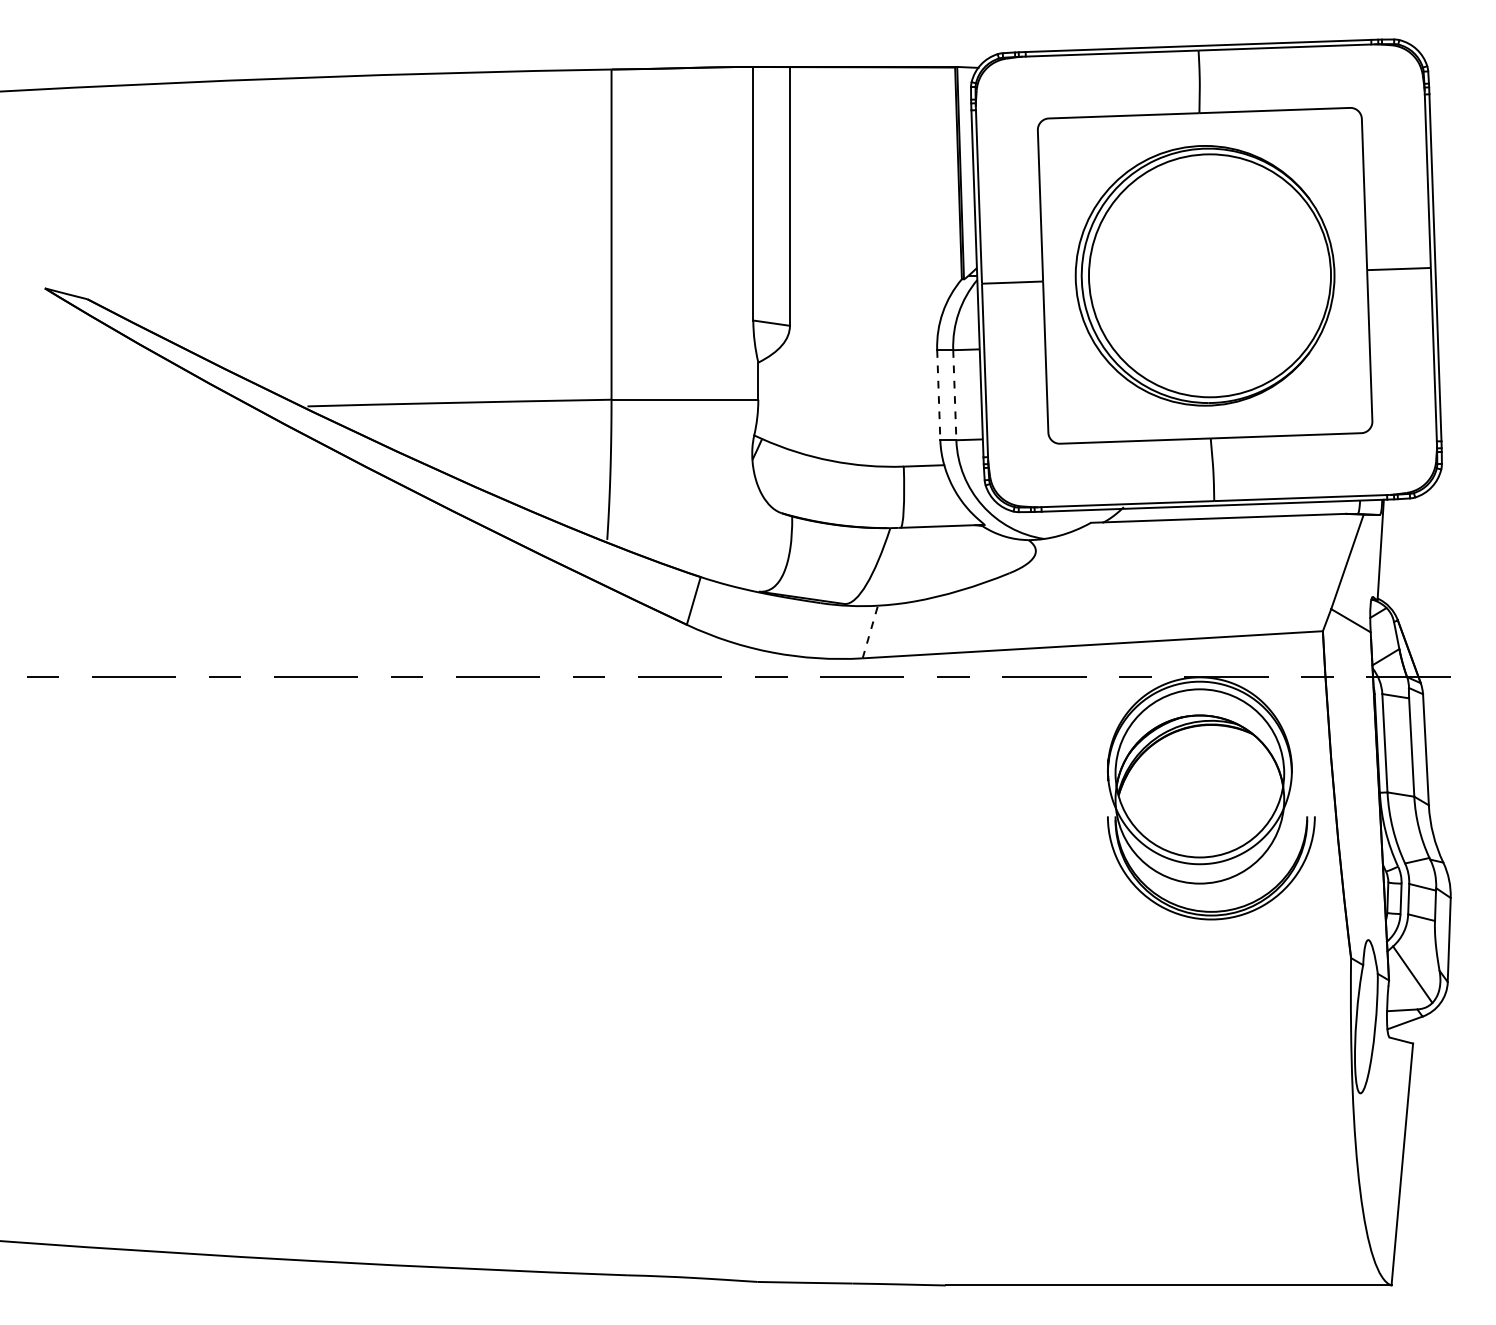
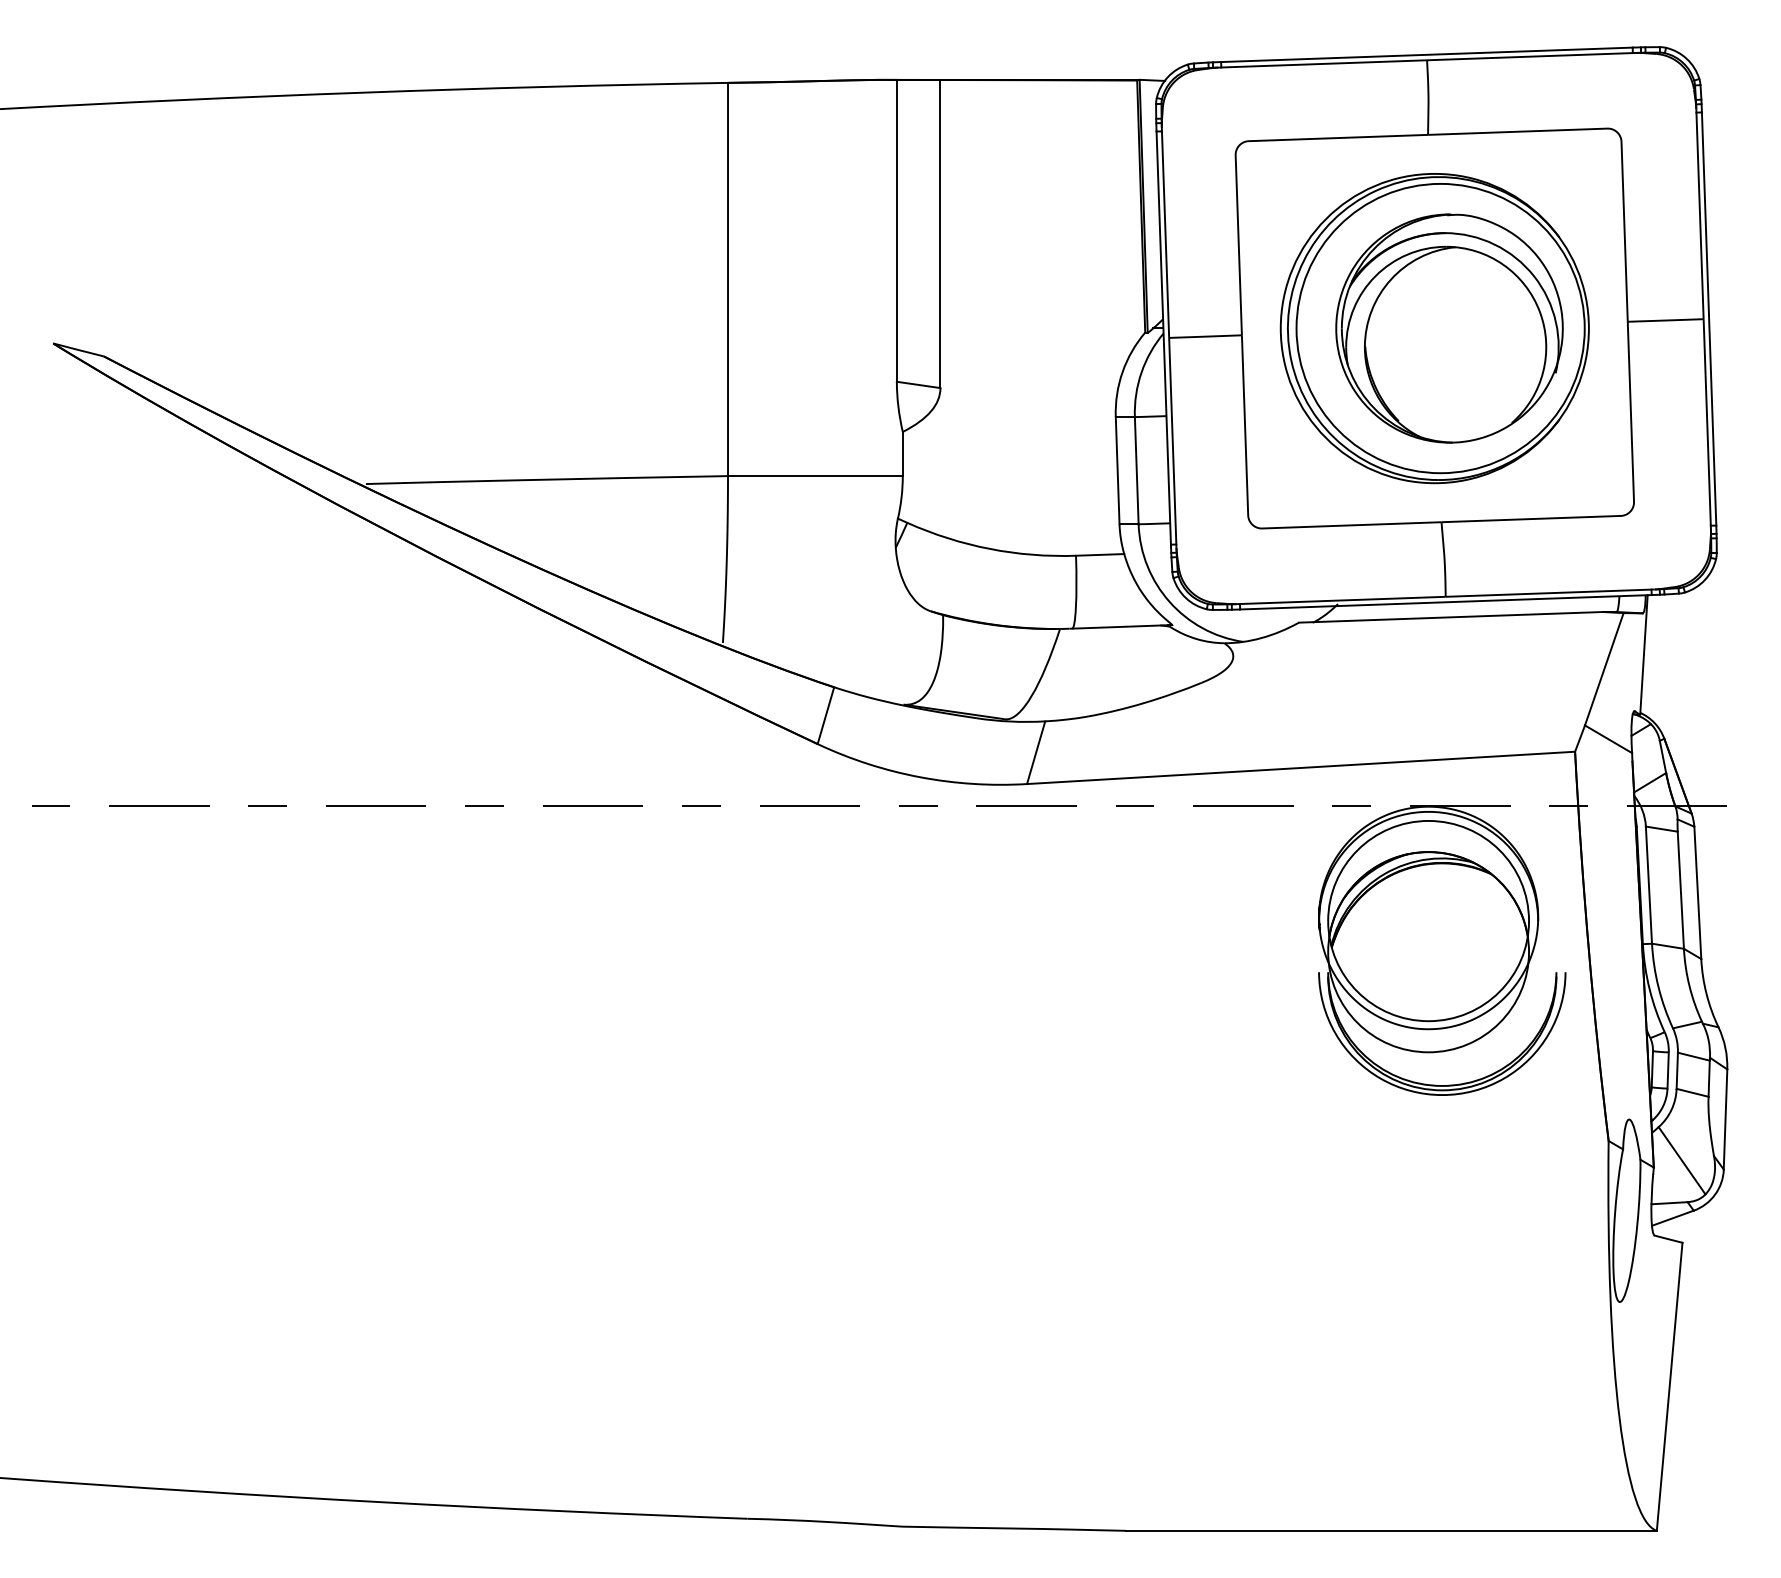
part: (1217, 275) -> (1449, 328), added
line: (938, 395) -> (1117, 471), dashed -> solid
line: (954, 395) -> (1136, 471), dashed -> solid
line: (870, 631) -> (1036, 752), dashed -> solid

